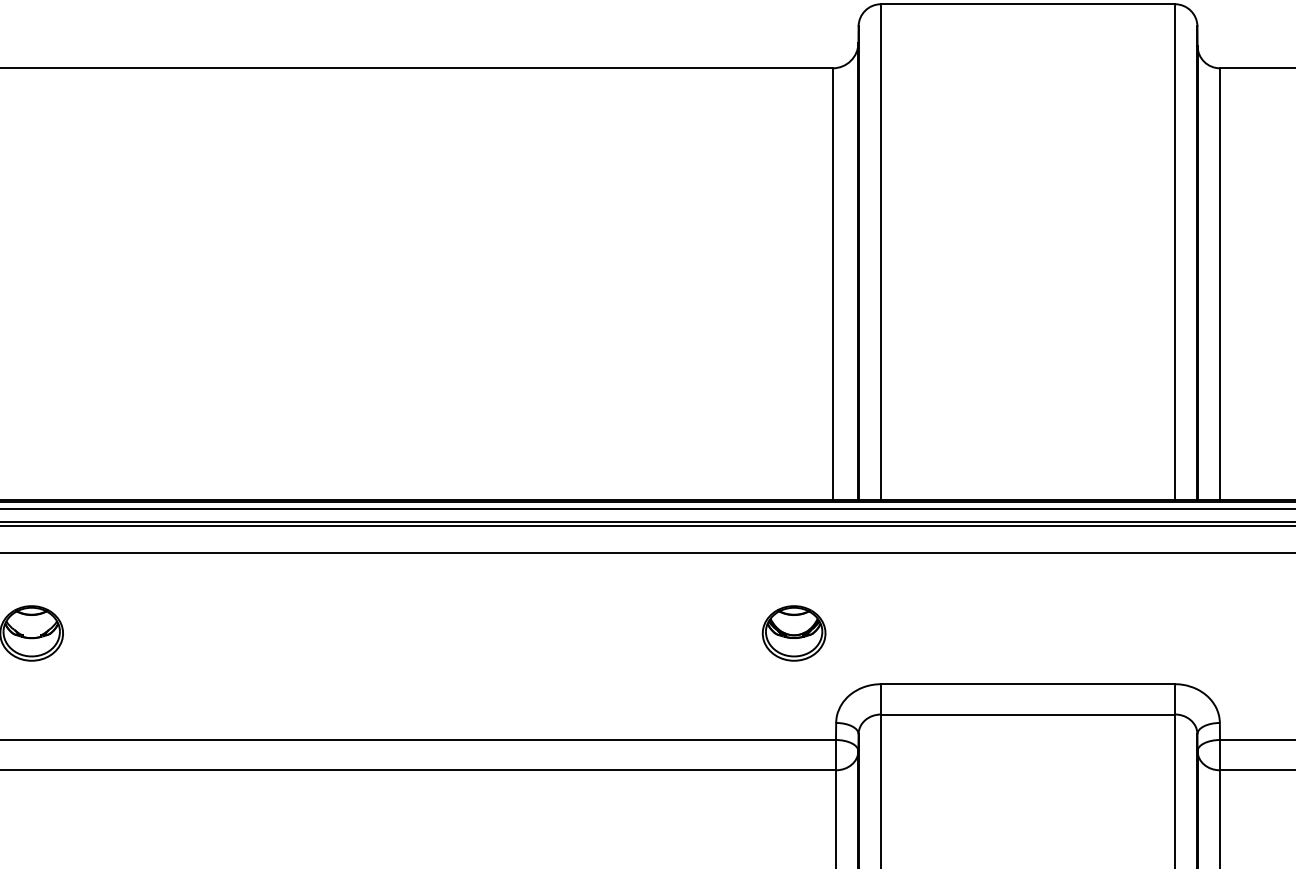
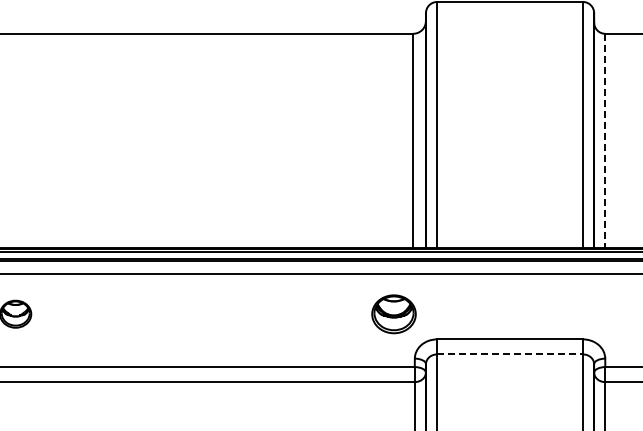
line: (1220, 285) -> (605, 141), solid -> dashed
part: (793, 632) -> (393, 313), size x1.4
line: (1028, 714) -> (510, 354), solid -> dashed

